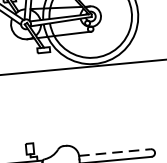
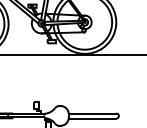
line: (114, 152) -> (92, 113), dashed -> solid

